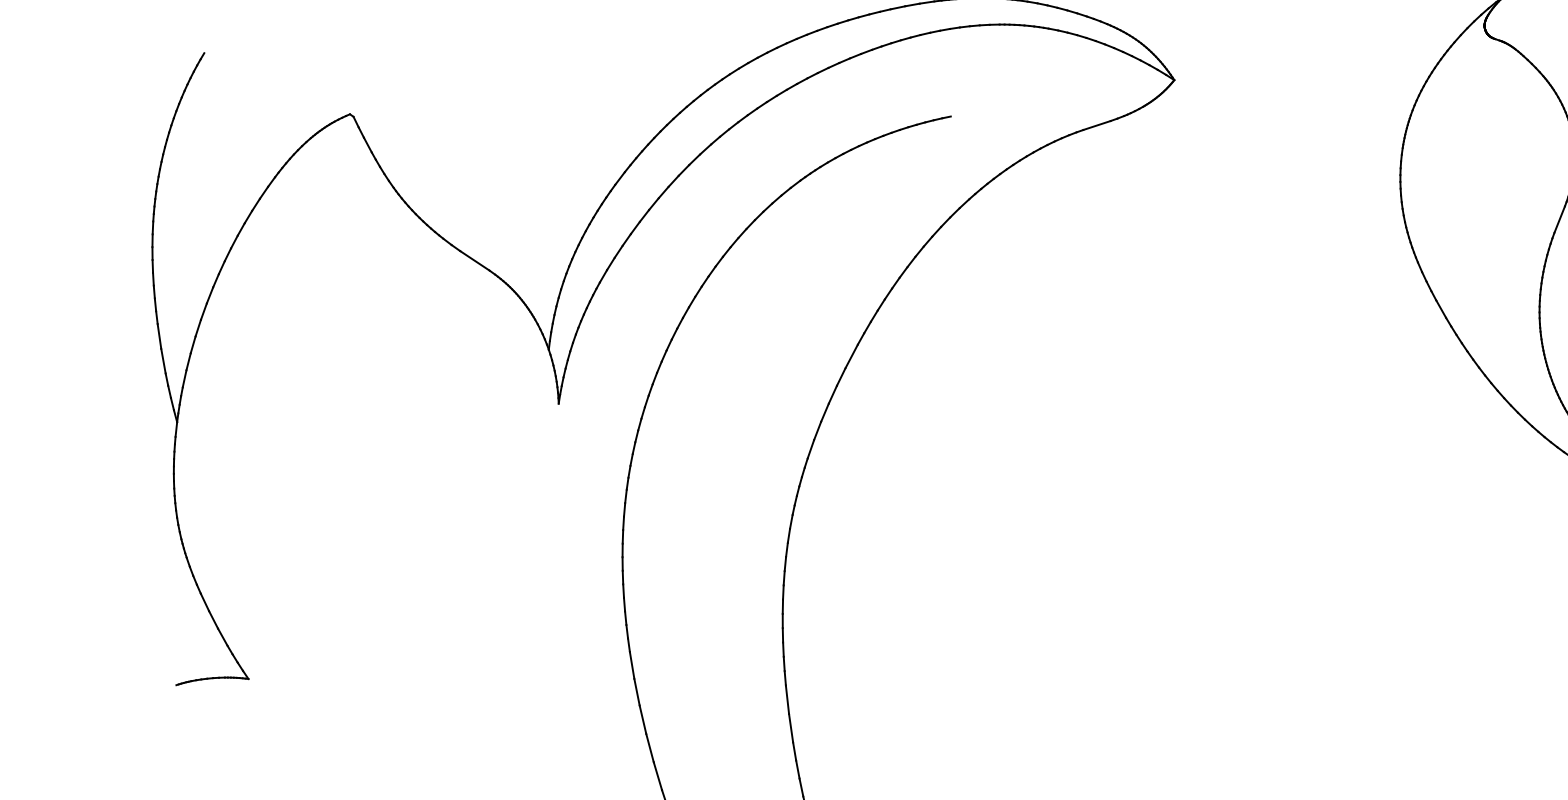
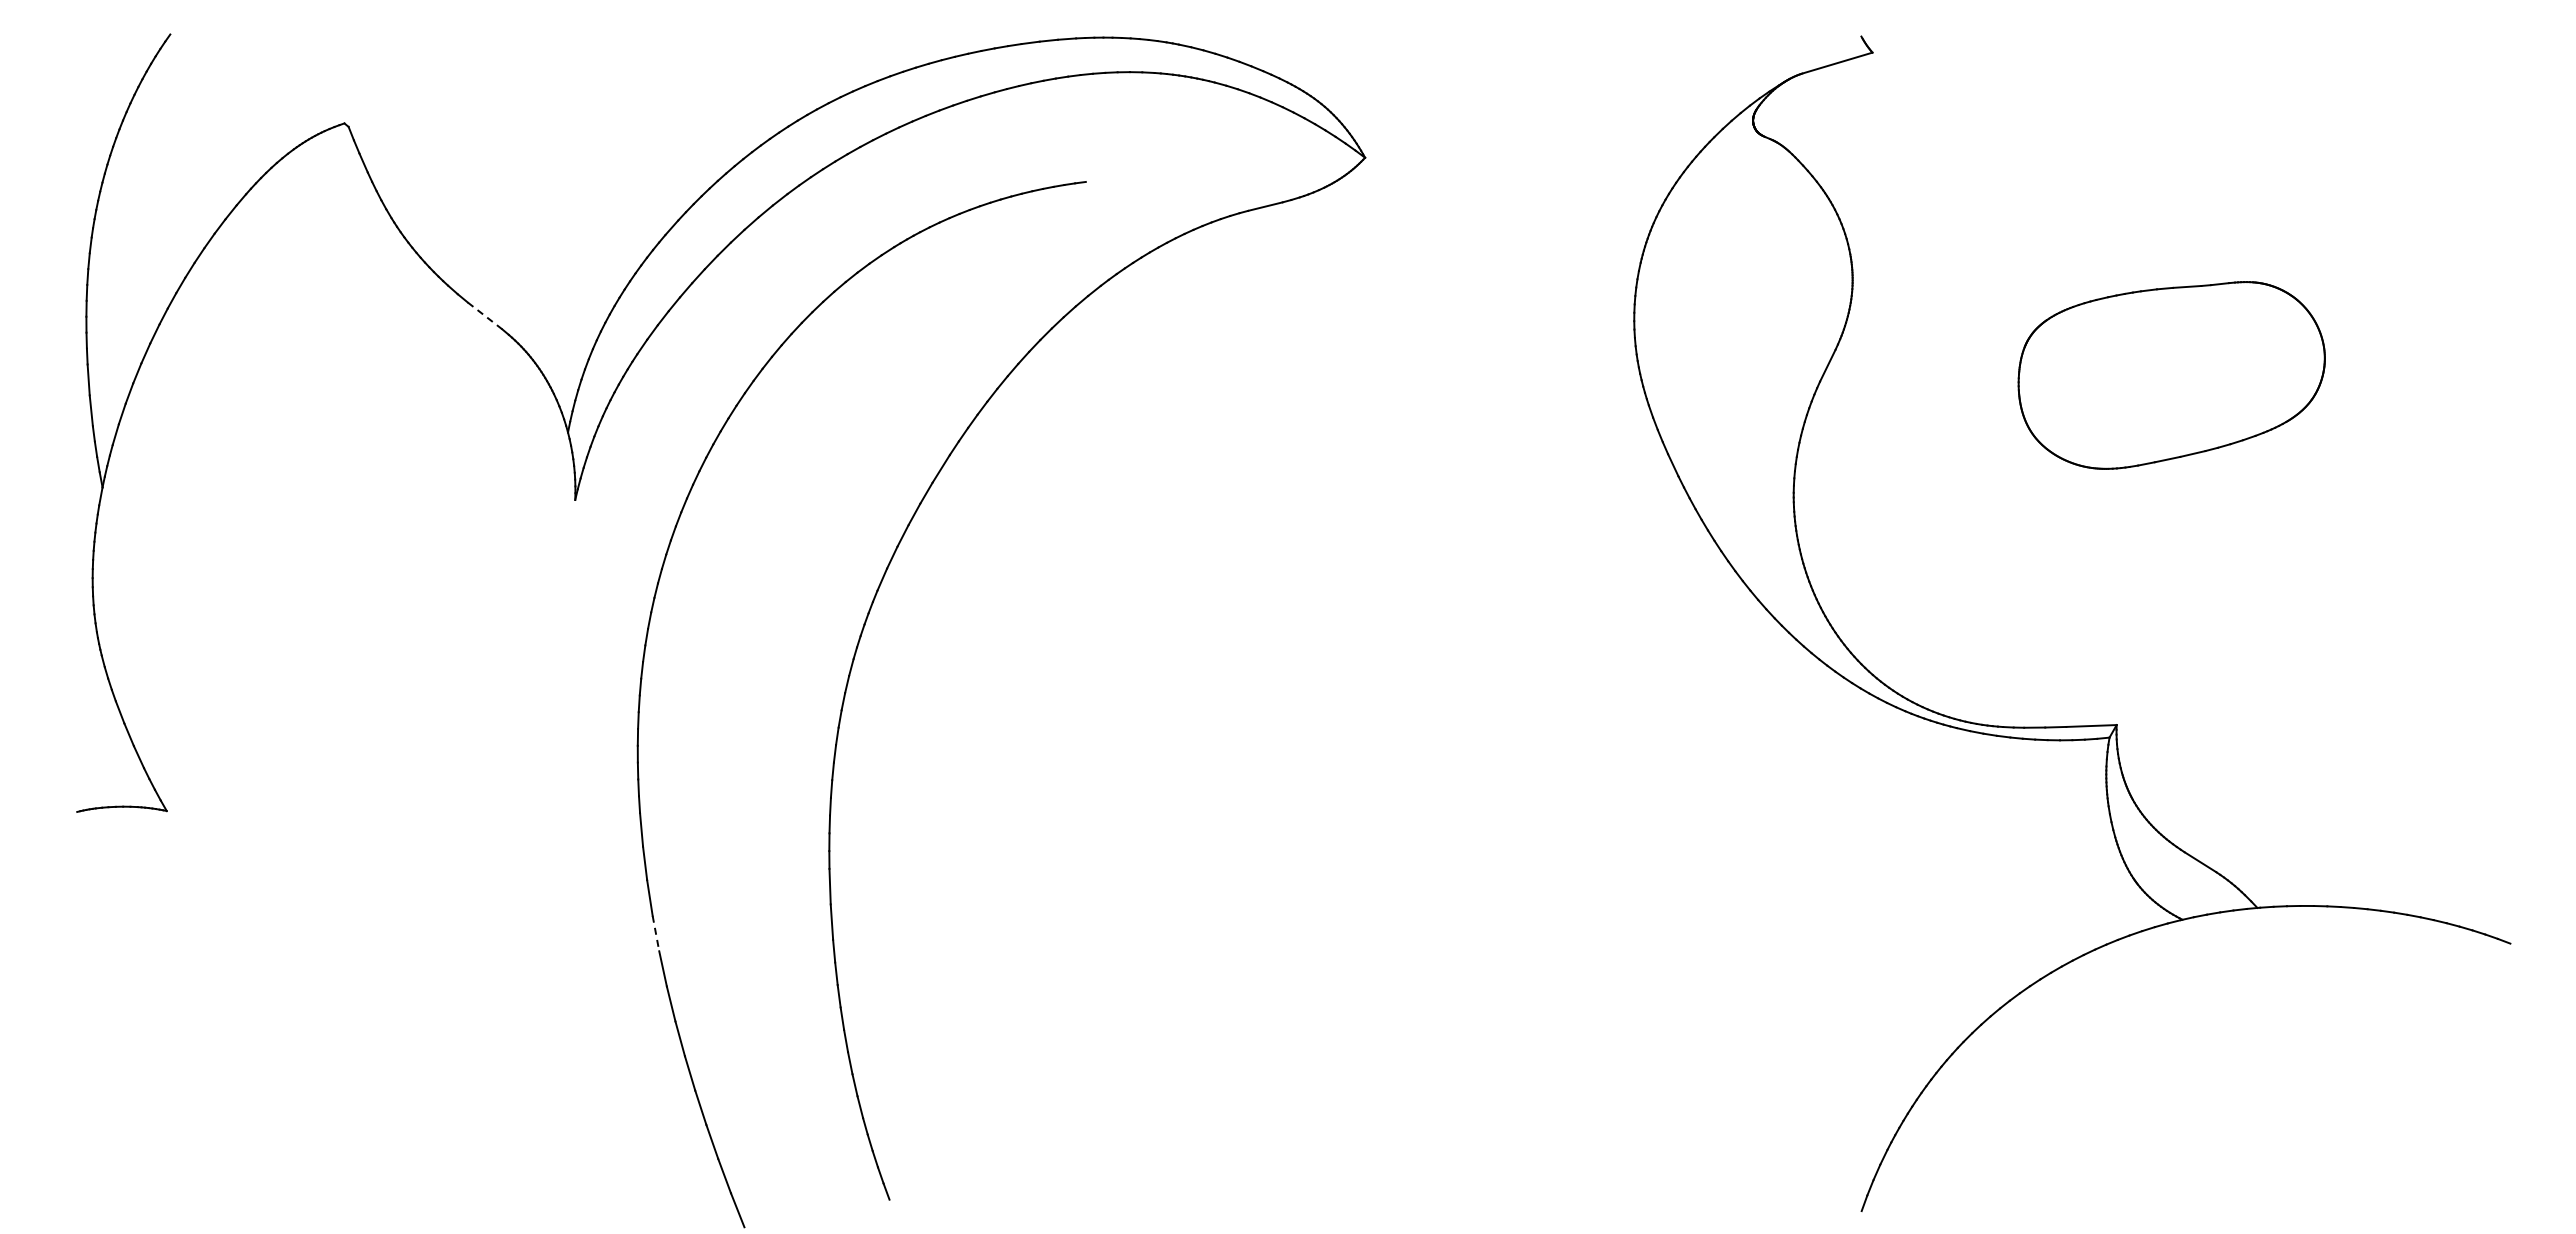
line: (475, 260) -> (485, 315), solid -> dashed
line: (650, 748) -> (656, 934), solid -> dashed

